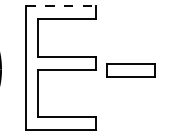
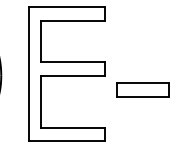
line: (61, 6) -> (66, 7), dashed -> solid
part: (130, 70) -> (142, 89), moved

